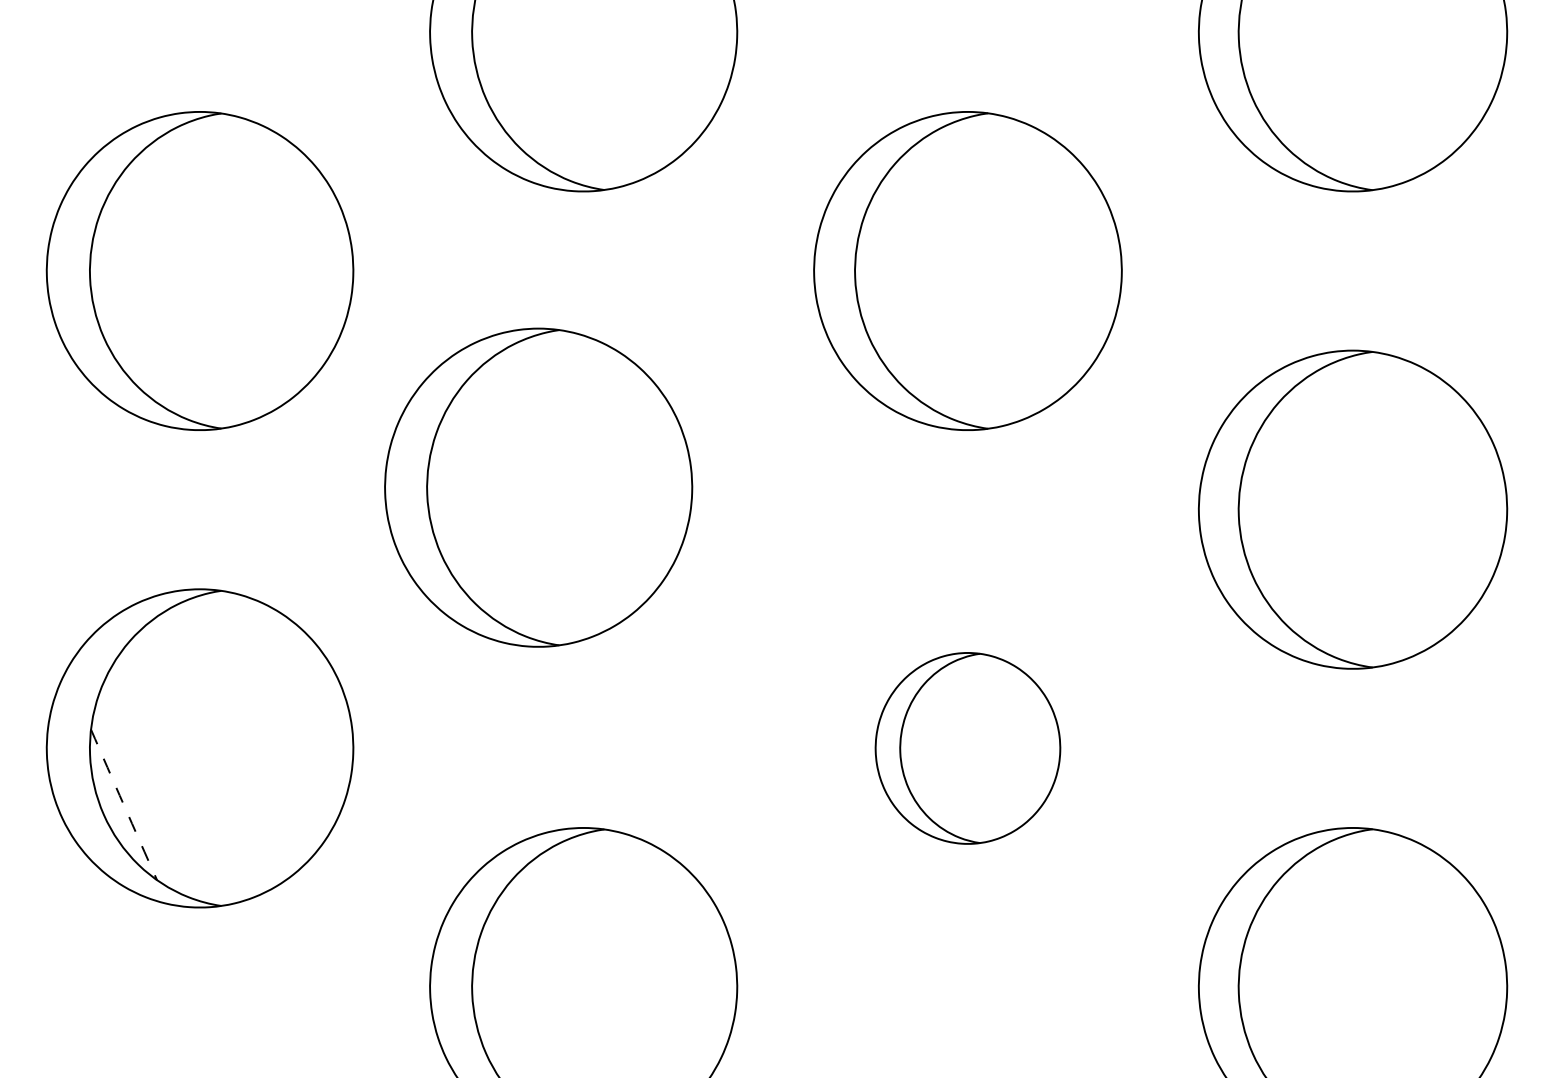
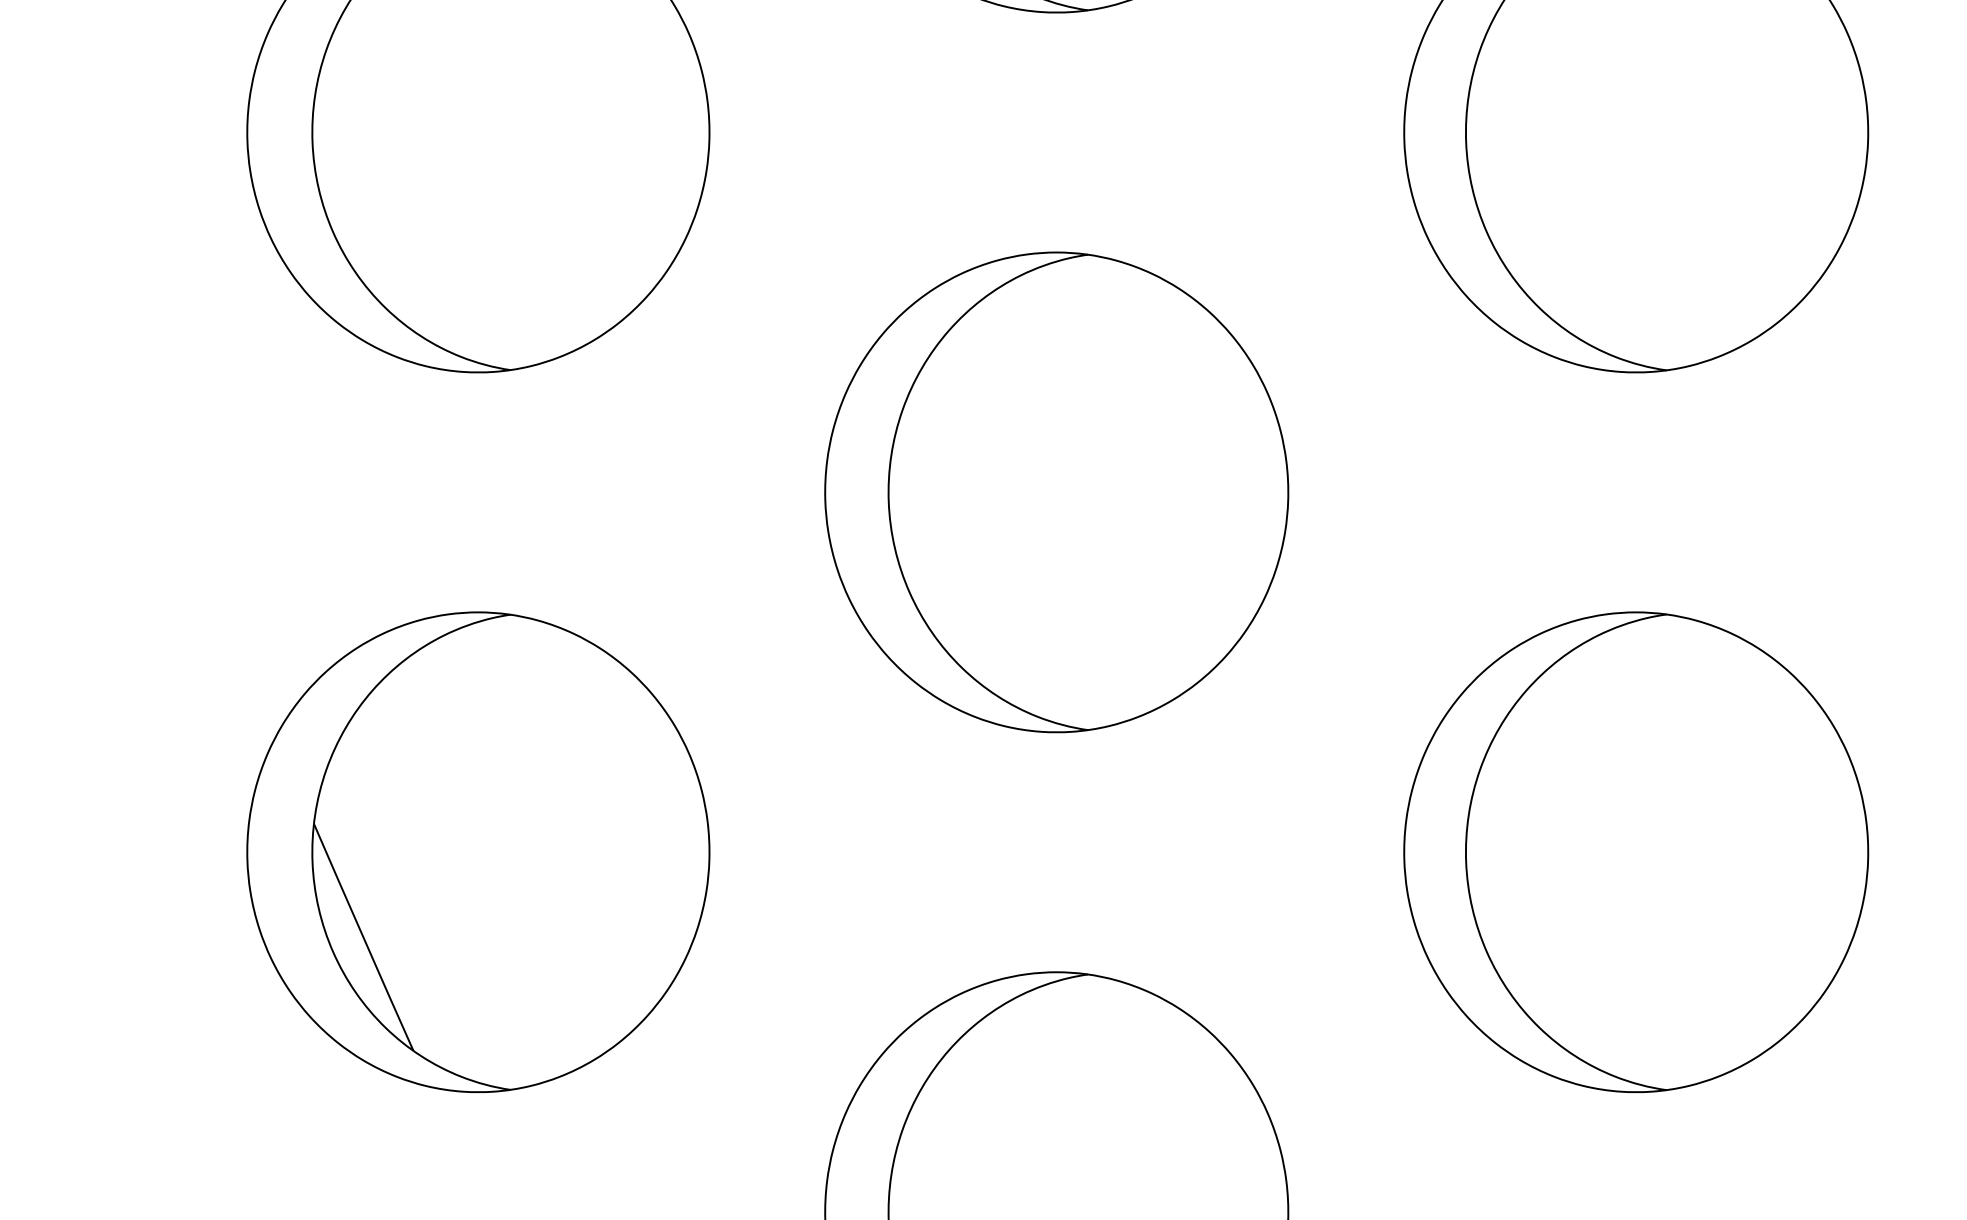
part: (538, 487) -> (1056, 492), moved
part: (967, 748) -> (1635, 852), size x1.67
arc: (123, 804) -> (362, 936), dashed -> solid

